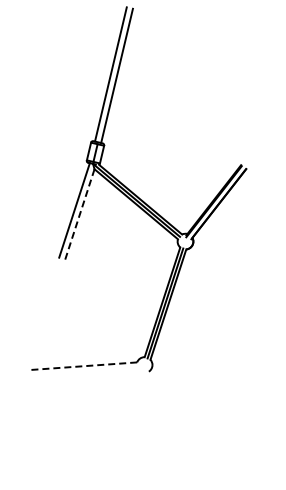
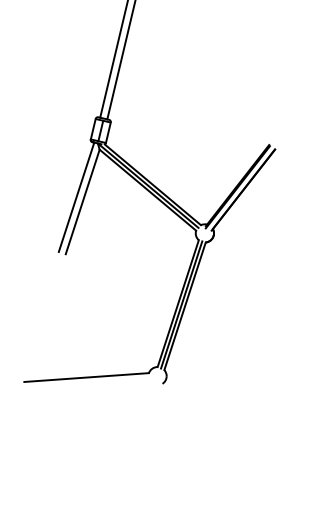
line: (79, 214) -> (82, 202), dashed -> solid
line: (82, 366) -> (85, 377), dashed -> solid

